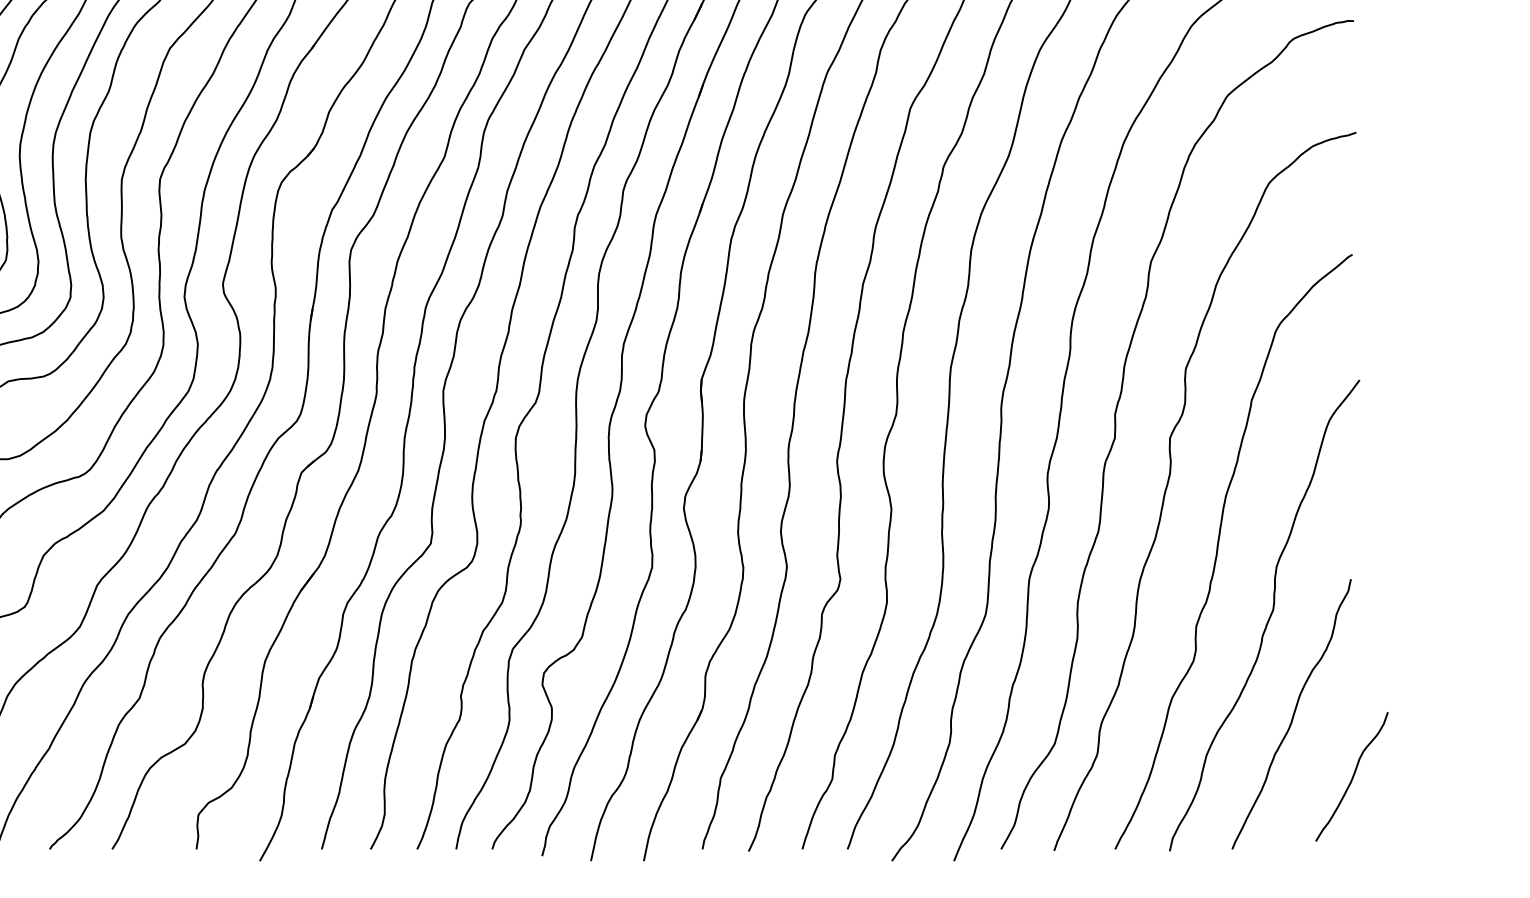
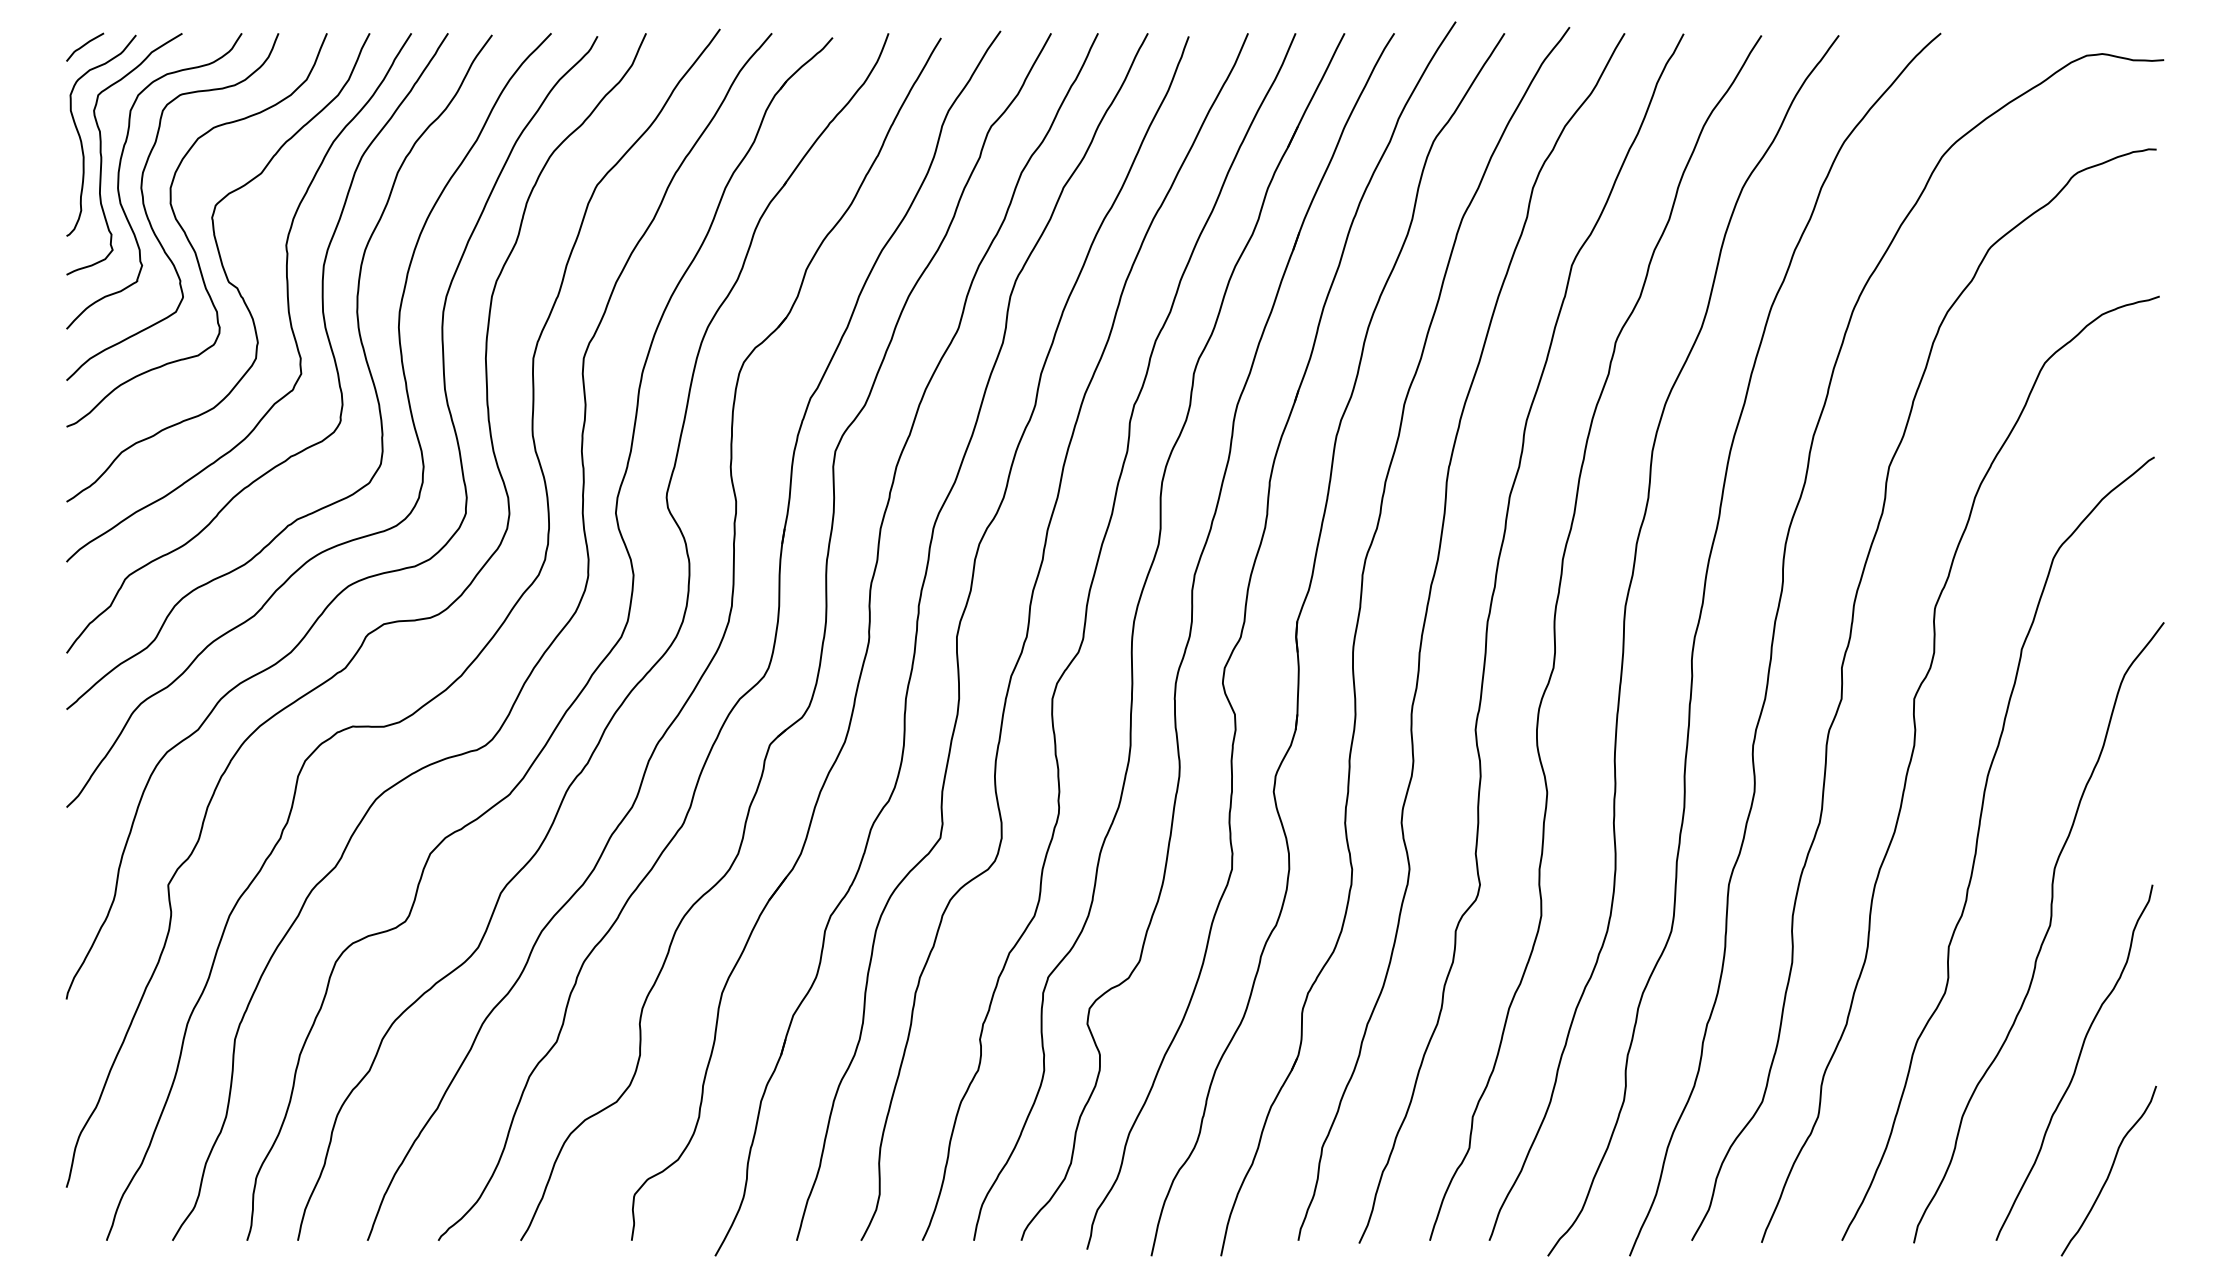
curve: (1352, 776) -> (2109, 1170), moved

